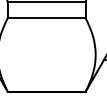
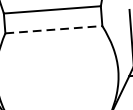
line: (46, 18) -> (53, 30), solid -> dashed

